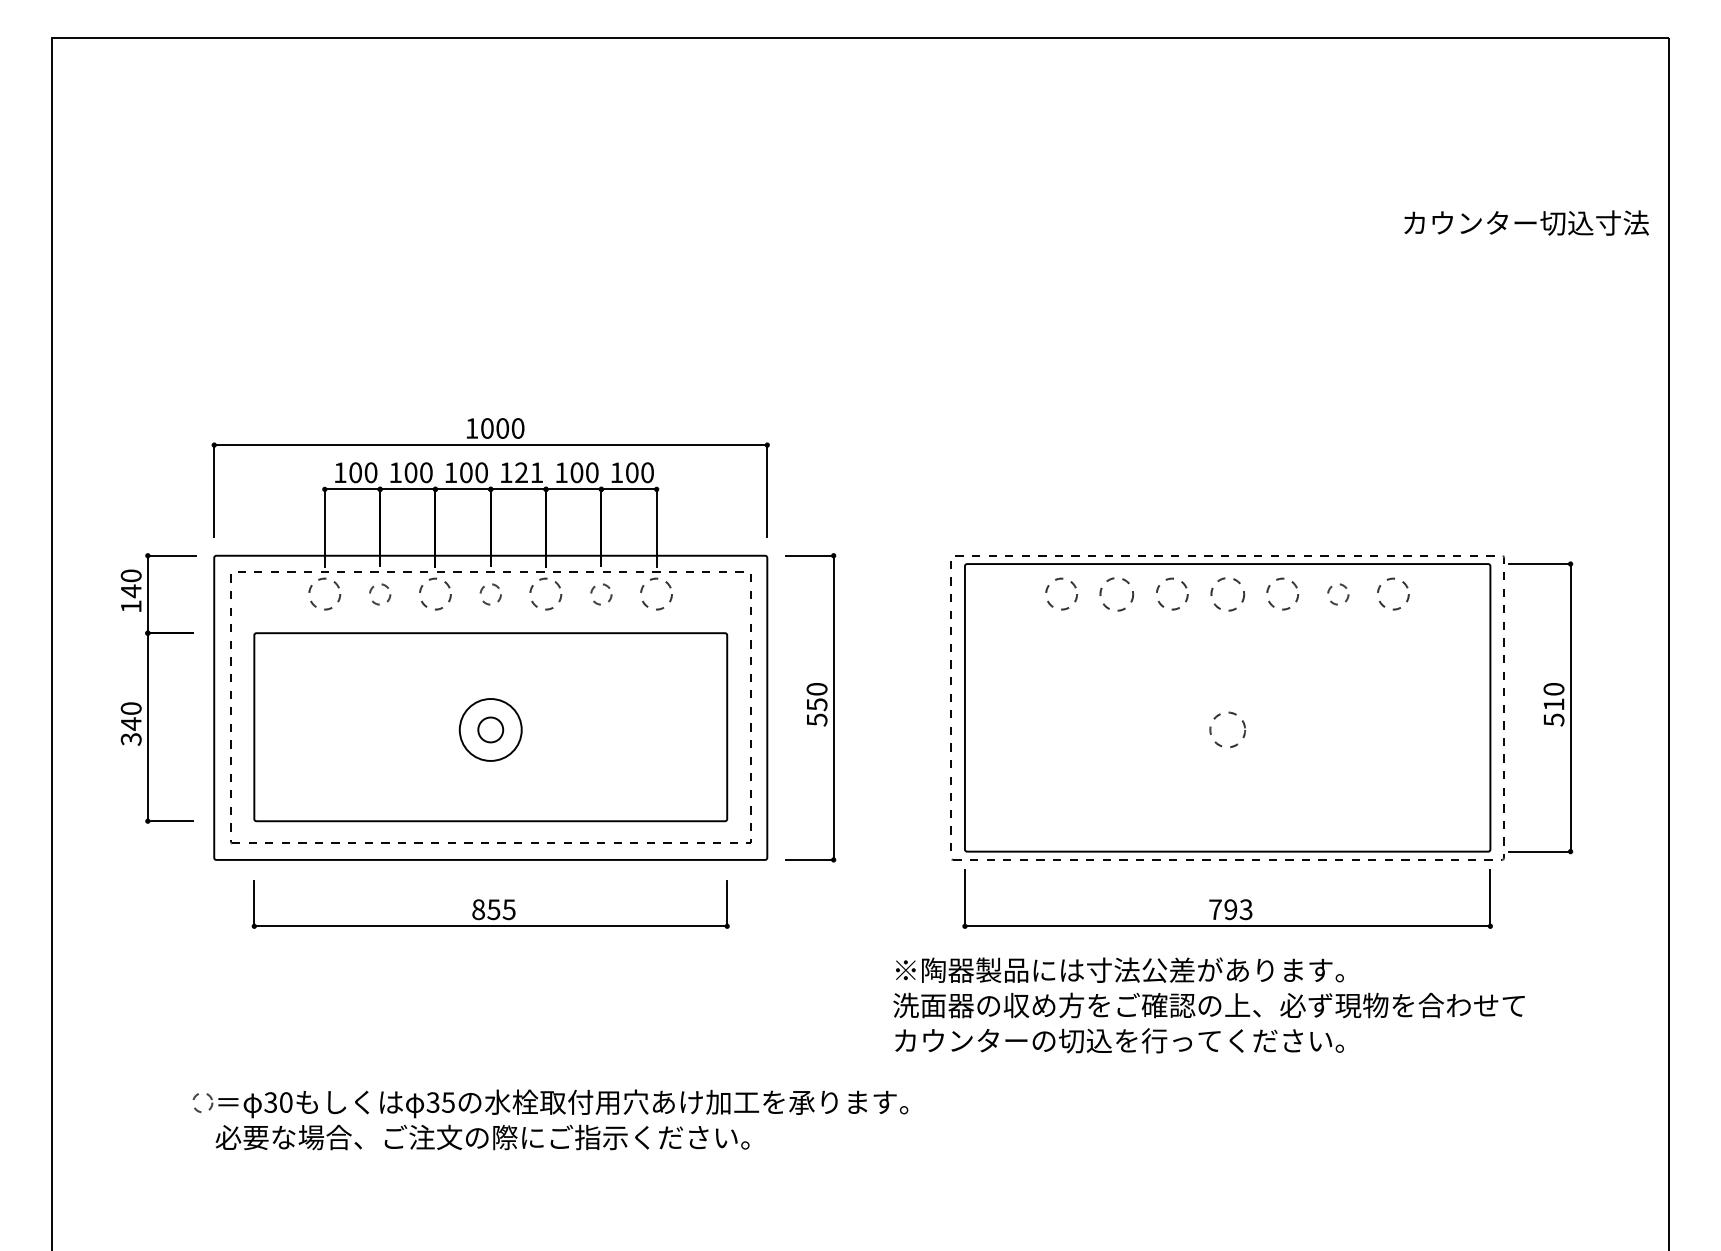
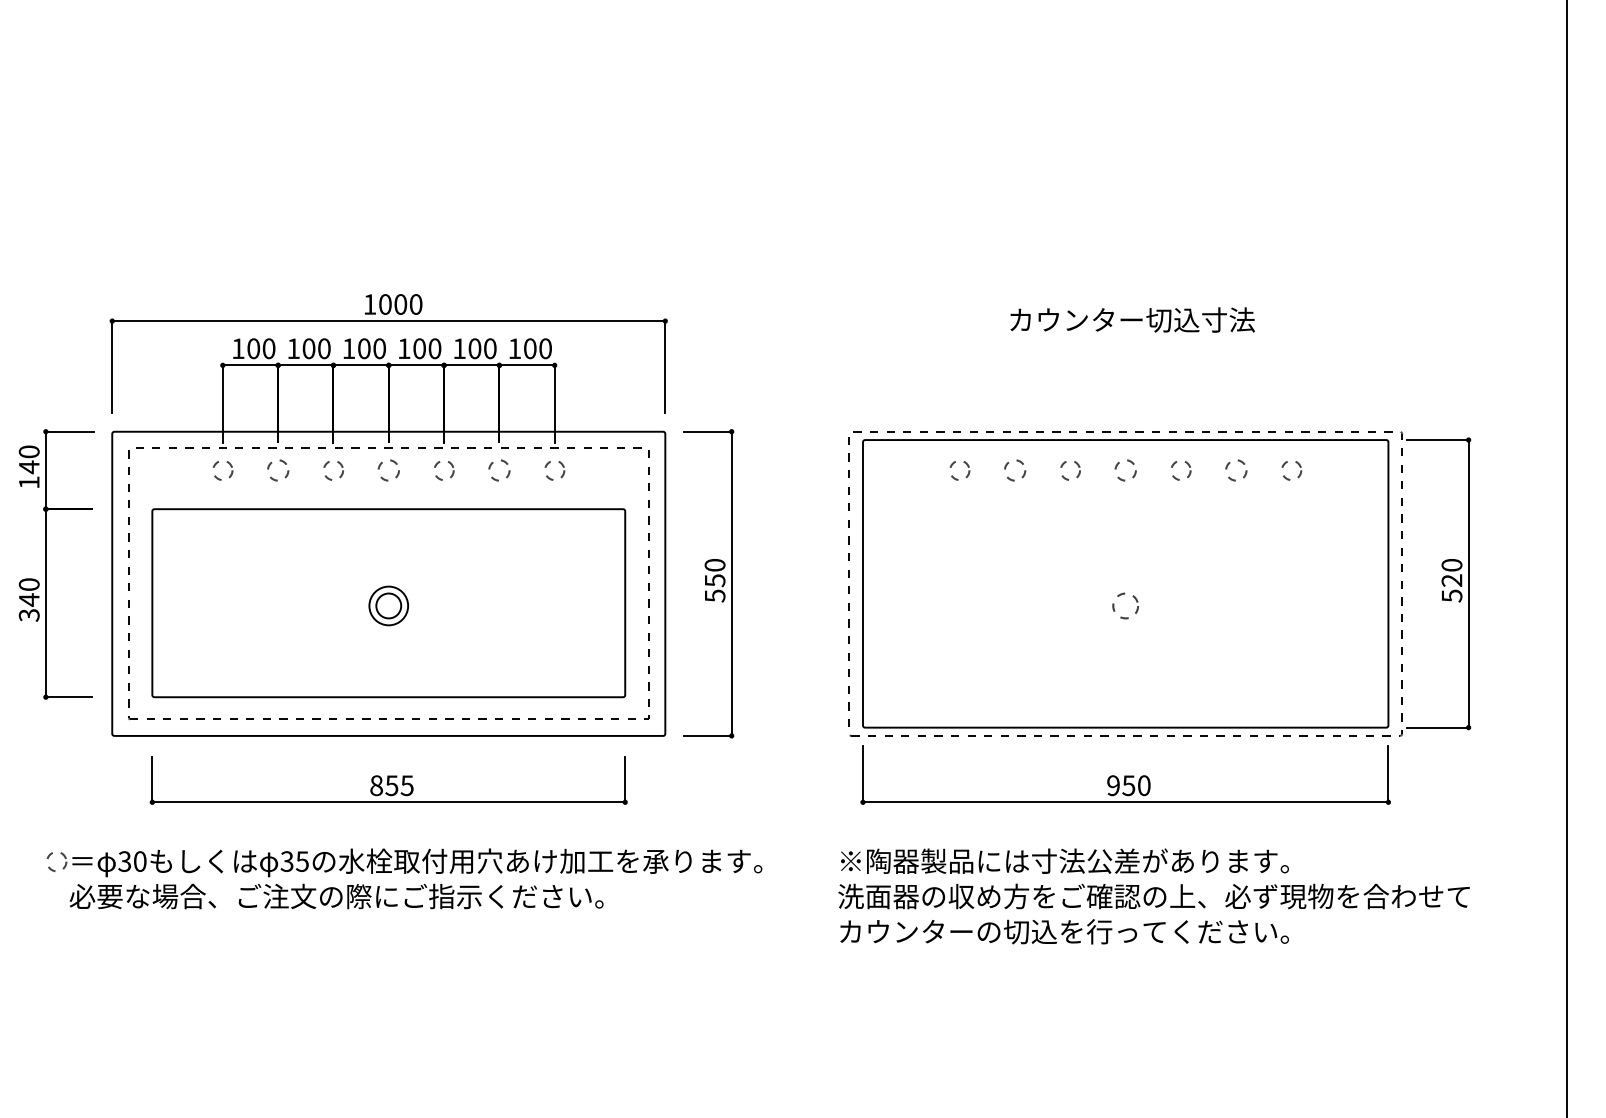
text: (1526, 222) -> (1132, 319), moved
text: (529, 472) -> (427, 348), 121 -> 100
circle: (324, 594) -> (222, 470), size x0.62
circle: (435, 594) -> (333, 470), size x0.62
circle: (546, 594) -> (444, 470), size x0.62
circle: (656, 594) -> (554, 470), size x0.62
circle: (1061, 594) -> (959, 470), size x0.62
circle: (1117, 594) -> (1015, 470), size x0.62
circle: (1172, 594) -> (1070, 470), size x0.62
circle: (1227, 594) -> (1125, 470), size x0.62
circle: (1283, 594) -> (1181, 470), size x0.62
circle: (1393, 594) -> (1291, 470), size x0.62
text: (1553, 704) -> (1451, 580), 510 -> 520
circle: (490, 729) -> (388, 605), size x0.62
circle: (1227, 729) -> (1125, 605), size x0.71
text: (1230, 909) -> (1128, 785), 793 -> 950
text: (1208, 1005) -> (1153, 896), moved
part: (550, 1119) -> (404, 878), moved

